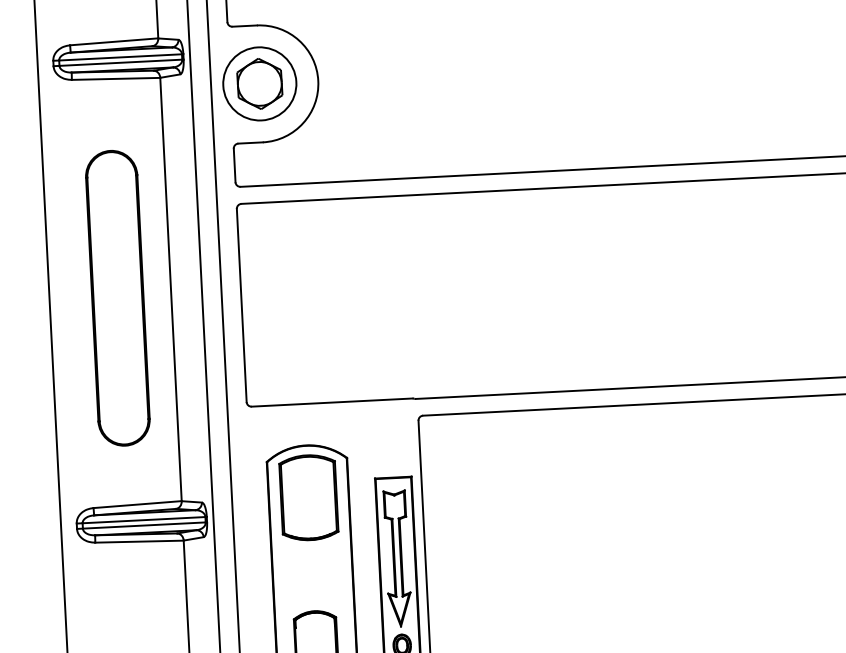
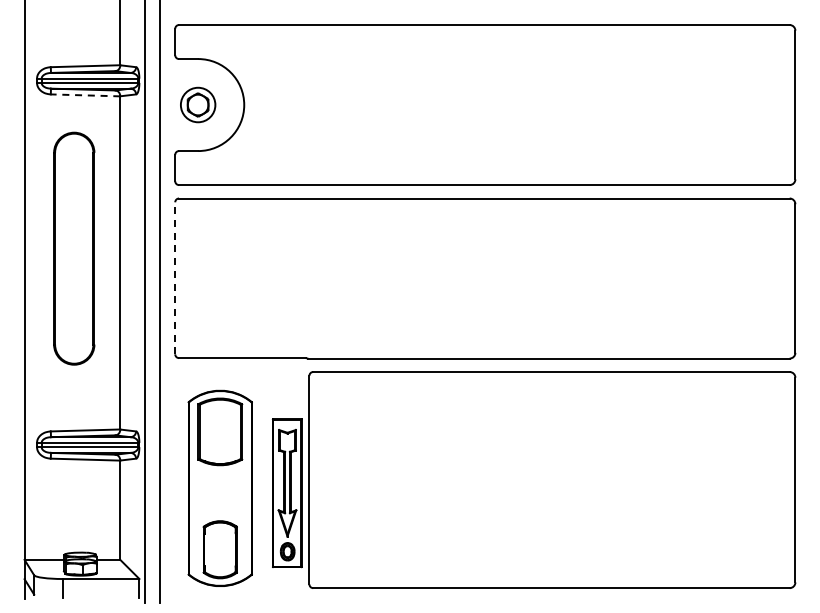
line: (115, 79) -> (85, 95), solid -> dashed
part: (258, 83) -> (197, 104), size x0.6
part: (118, 298) -> (74, 248), moved
line: (242, 305) -> (175, 278), solid -> dashed

